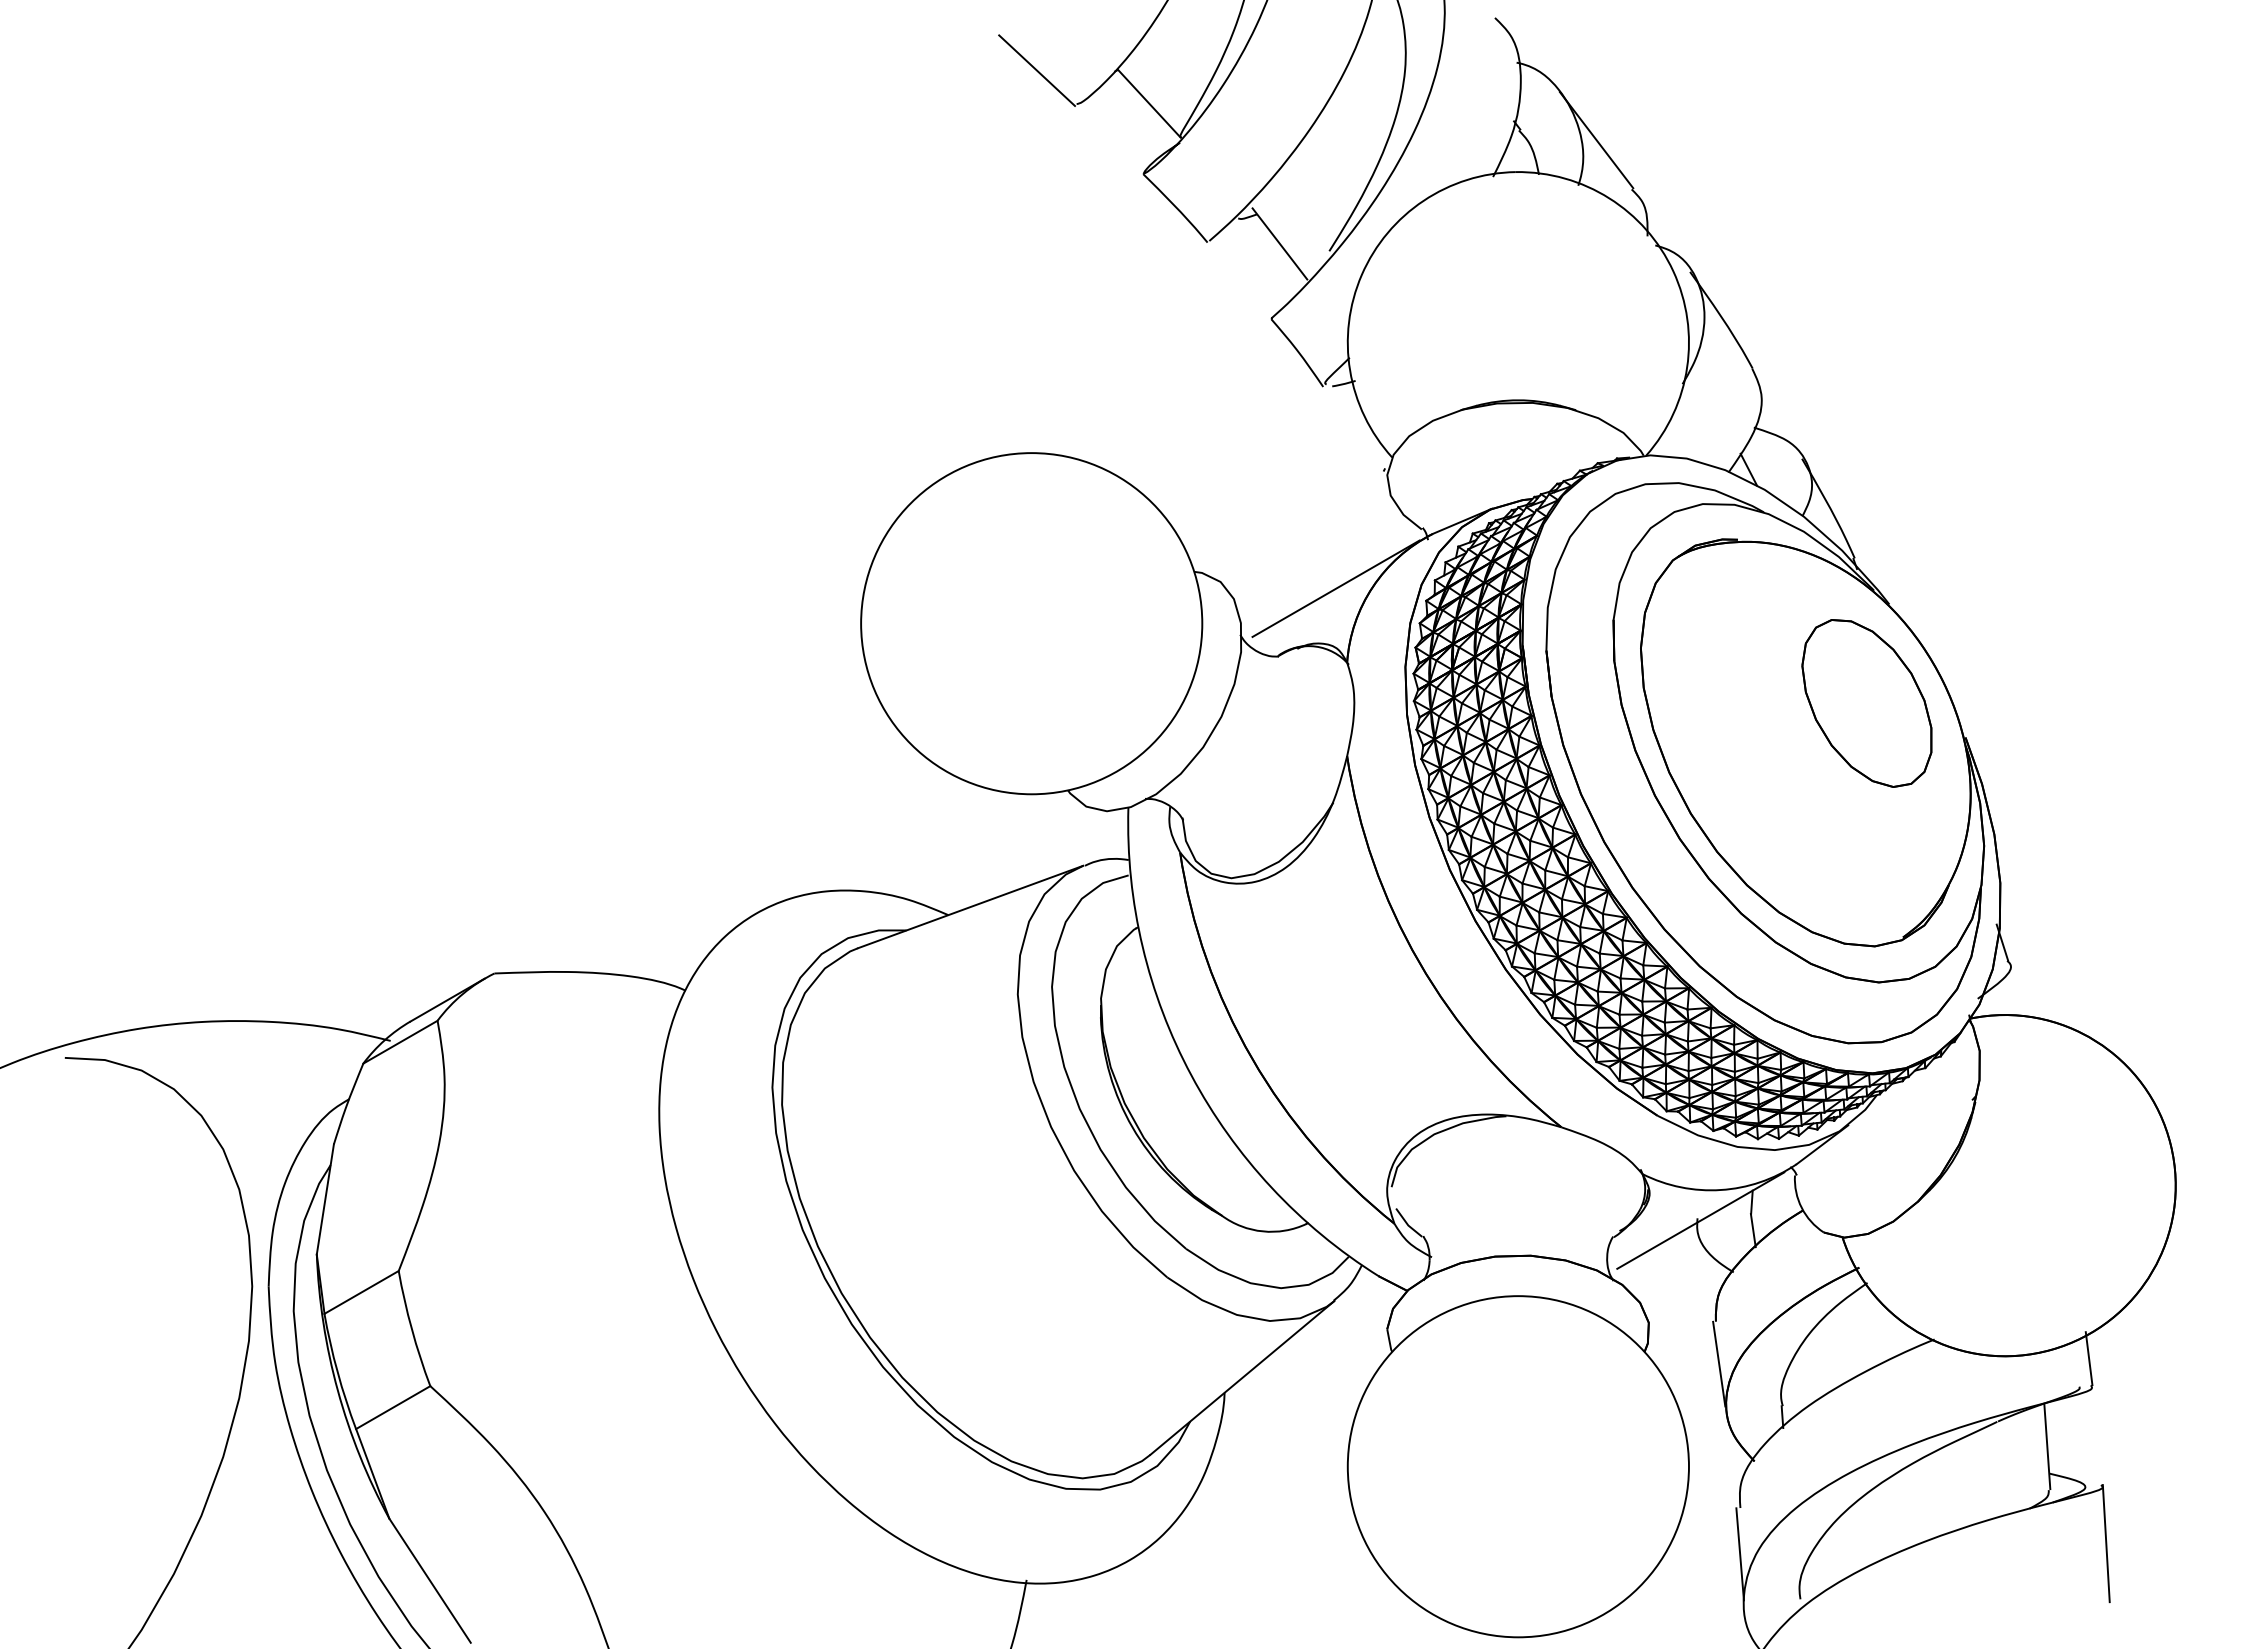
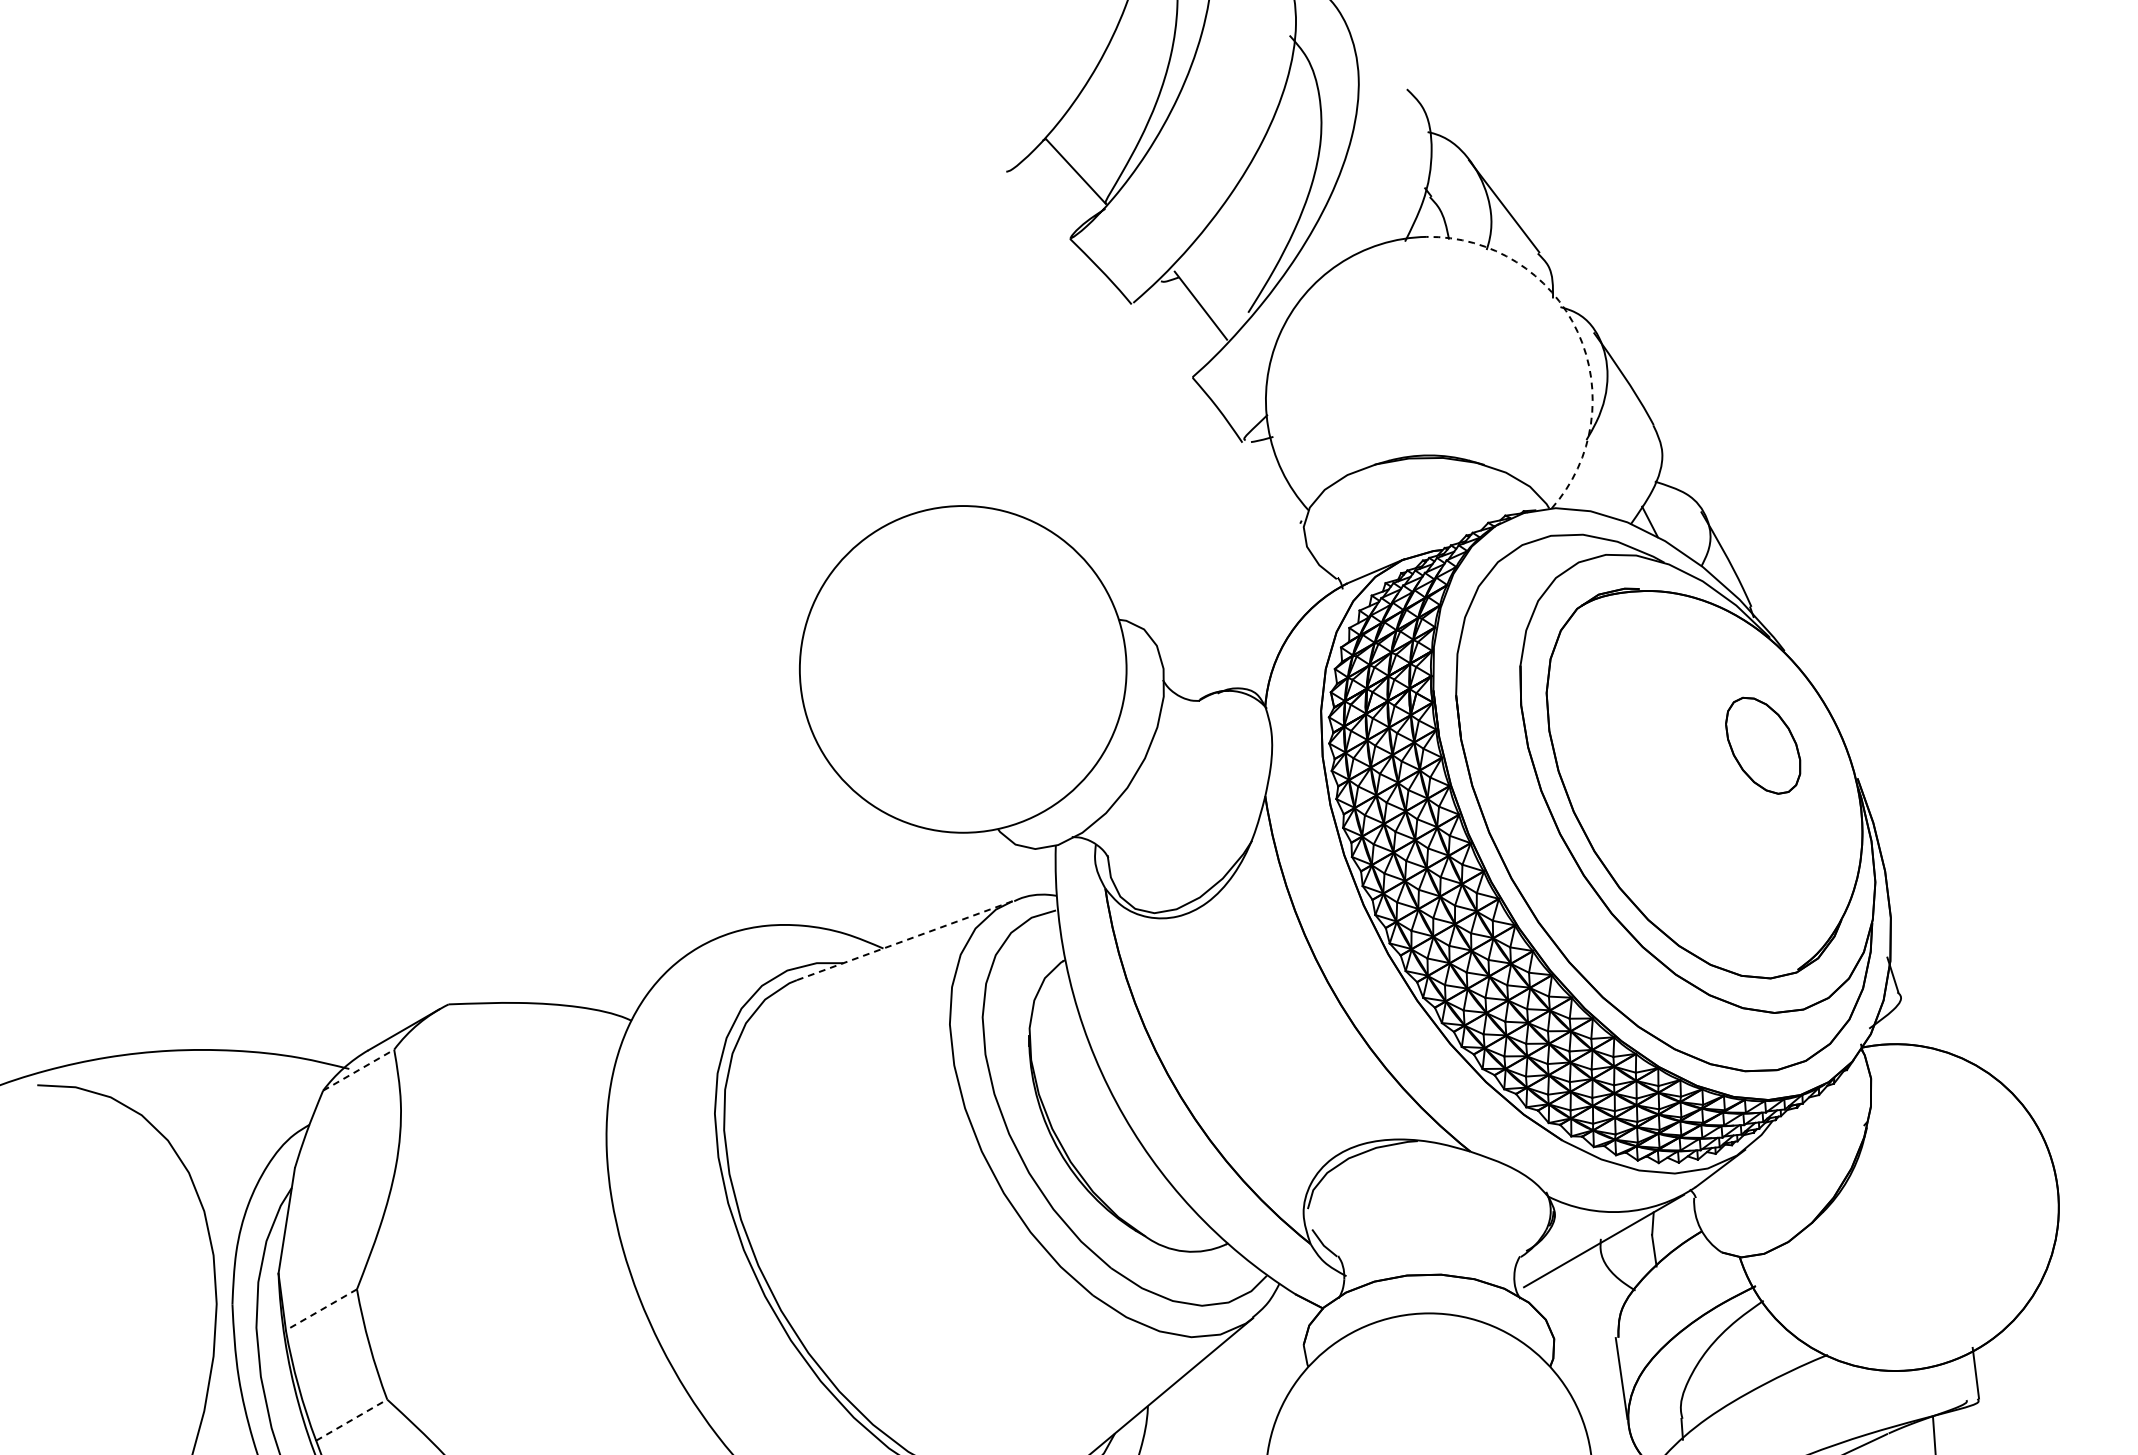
line: (1037, 70) -> (968, 139), removed
arc: (1673, 271) -> (1577, 332), solid -> dashed
line: (1335, 588) -> (1254, 635), removed
part: (1866, 703) -> (1762, 745), size x0.6
line: (970, 907) -> (904, 941), solid -> dashed
line: (400, 1042) -> (358, 1070), solid -> dashed
line: (361, 1292) -> (321, 1309), solid -> dashed
line: (393, 1407) -> (351, 1420), solid -> dashed

